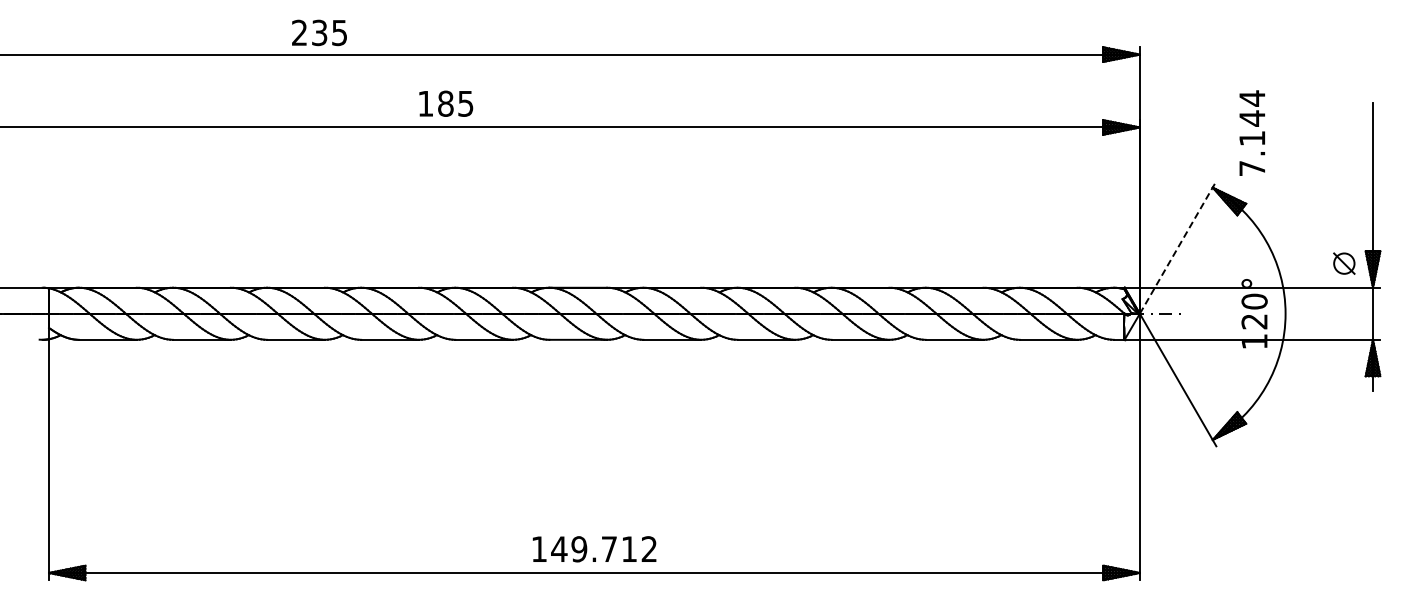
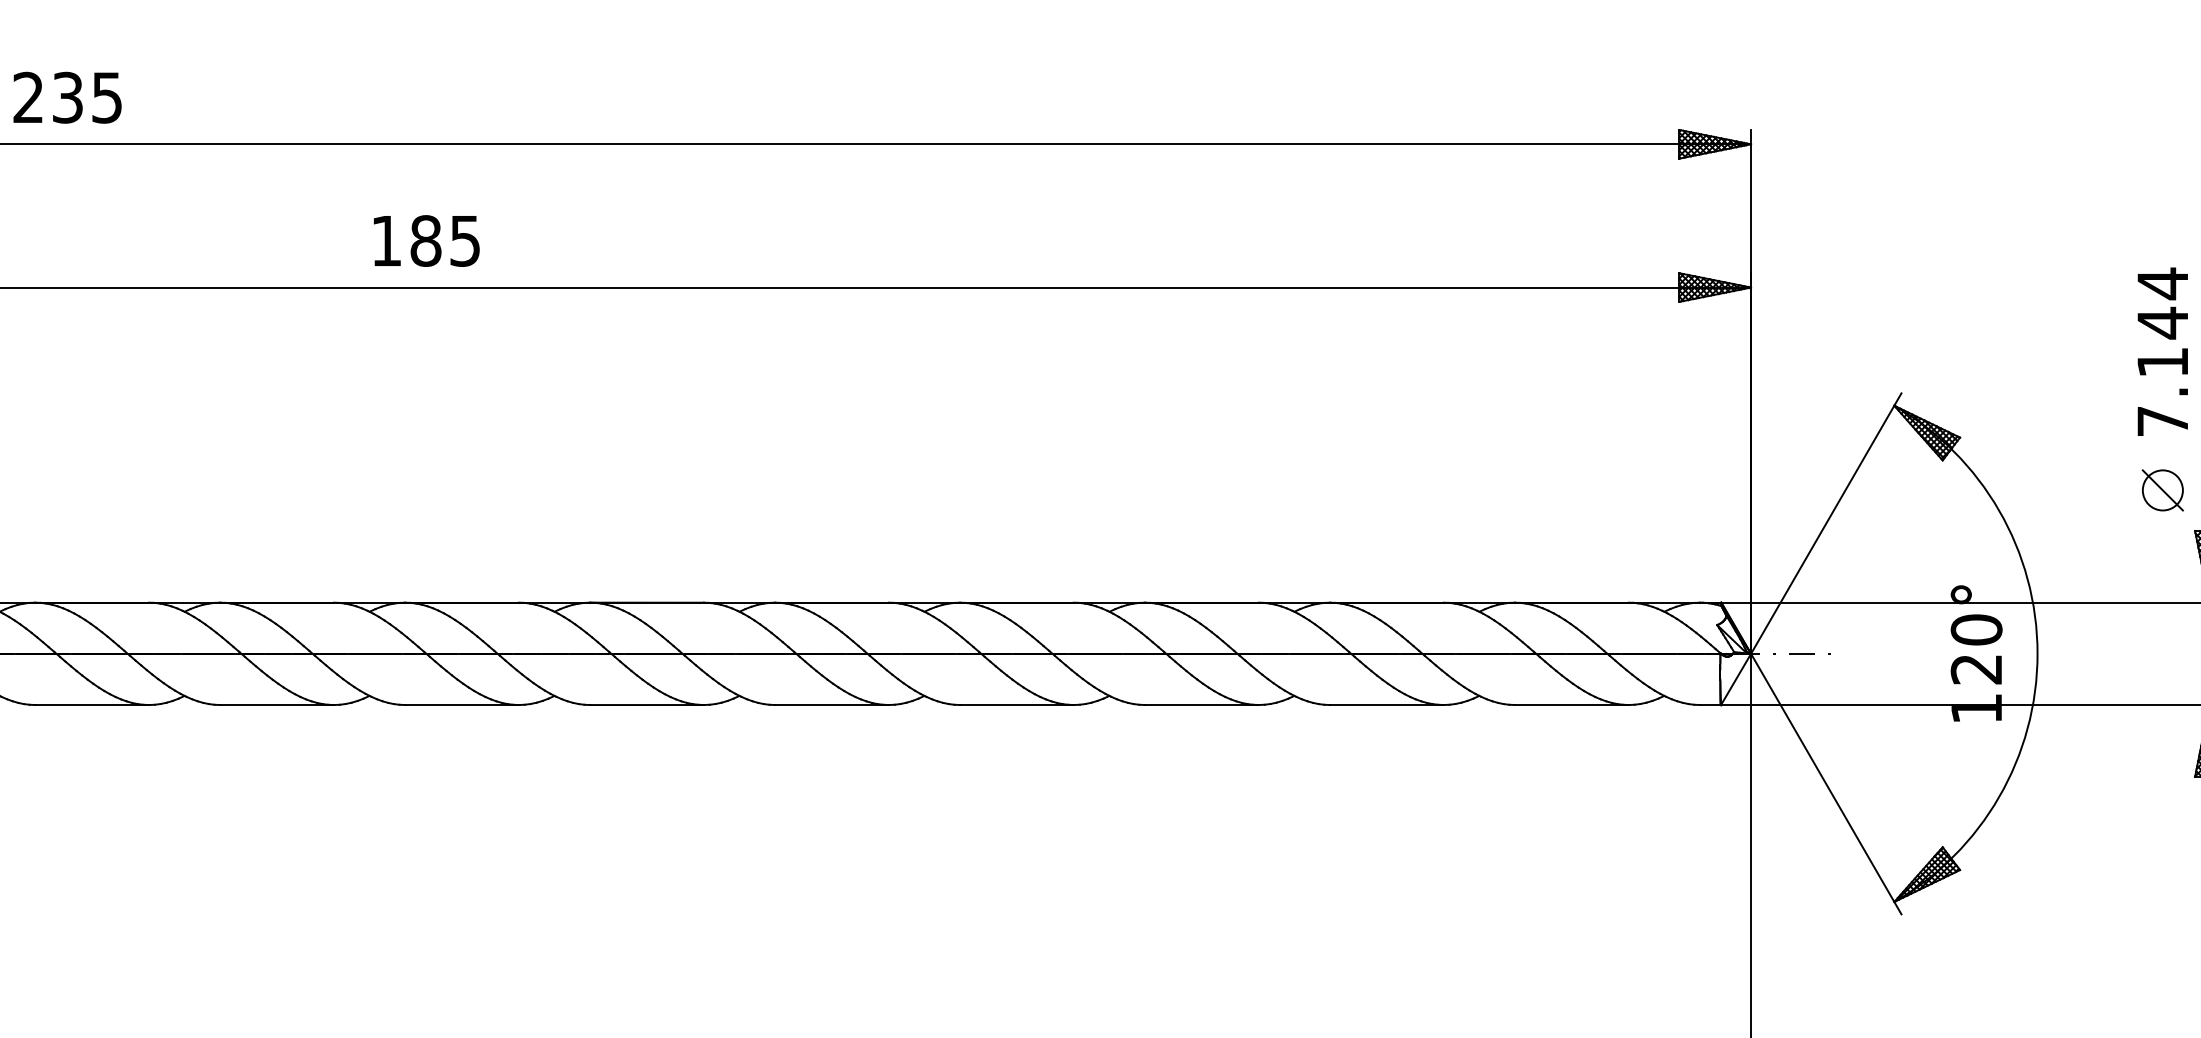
text: (319, 32) -> (67, 96), moved
text: (446, 103) -> (427, 240), moved
text: (1251, 132) -> (2161, 350), moved
line: (1178, 247) -> (1827, 523), dashed -> solid
part: (1344, 263) -> (2163, 490), moved

